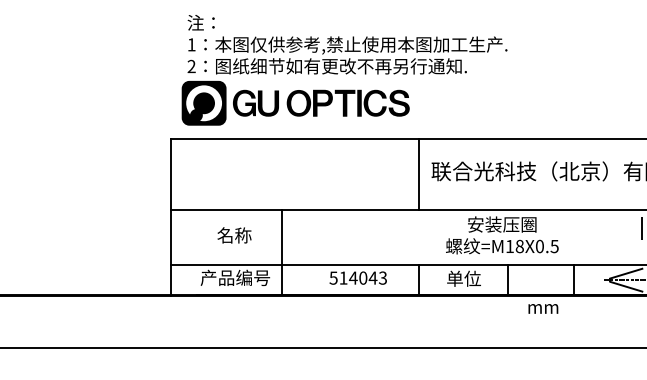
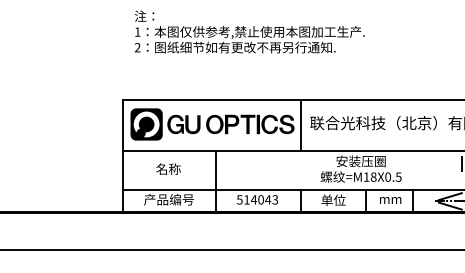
part: (295, 103) -> (212, 124), moved
line: (282, 252) -> (215, 181), moved
text: (543, 308) -> (390, 200), moved

